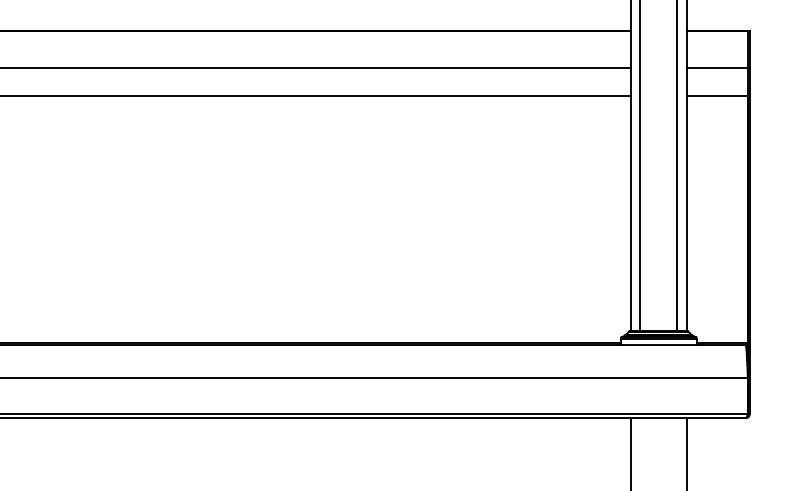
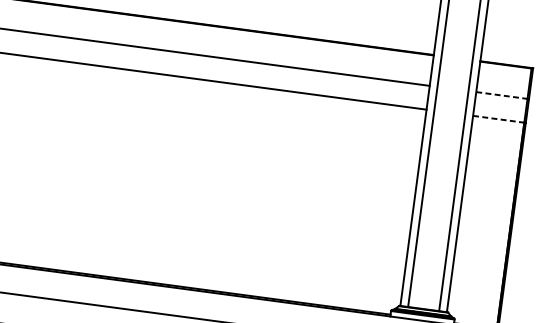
line: (717, 67) -> (502, 95), solid -> dashed
line: (717, 96) -> (498, 119), solid -> dashed

